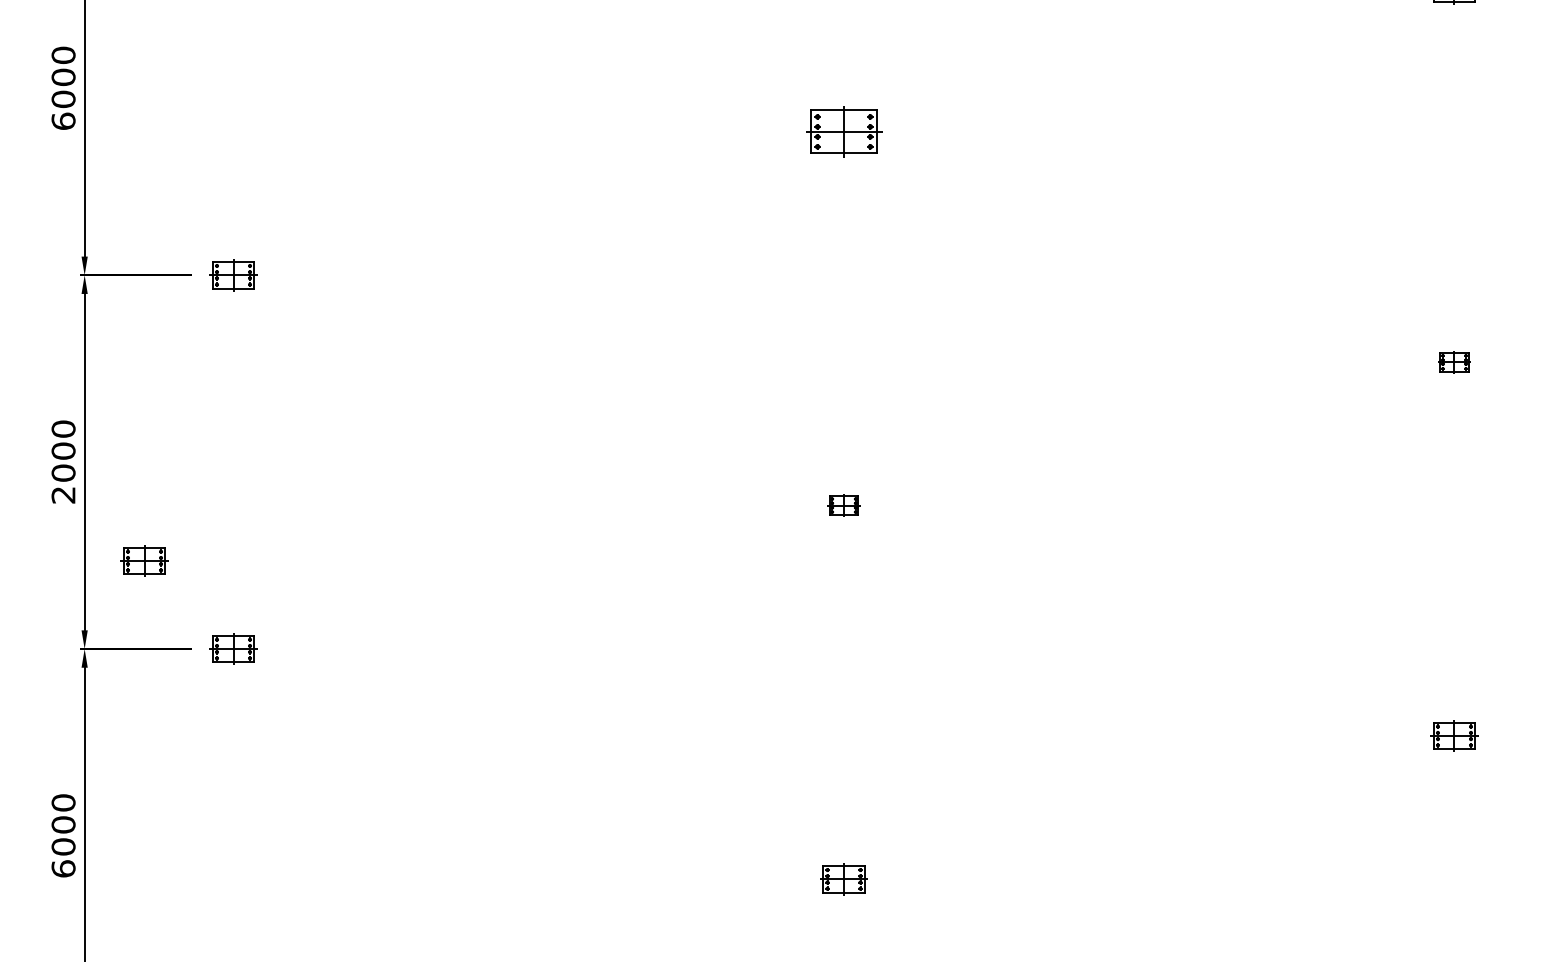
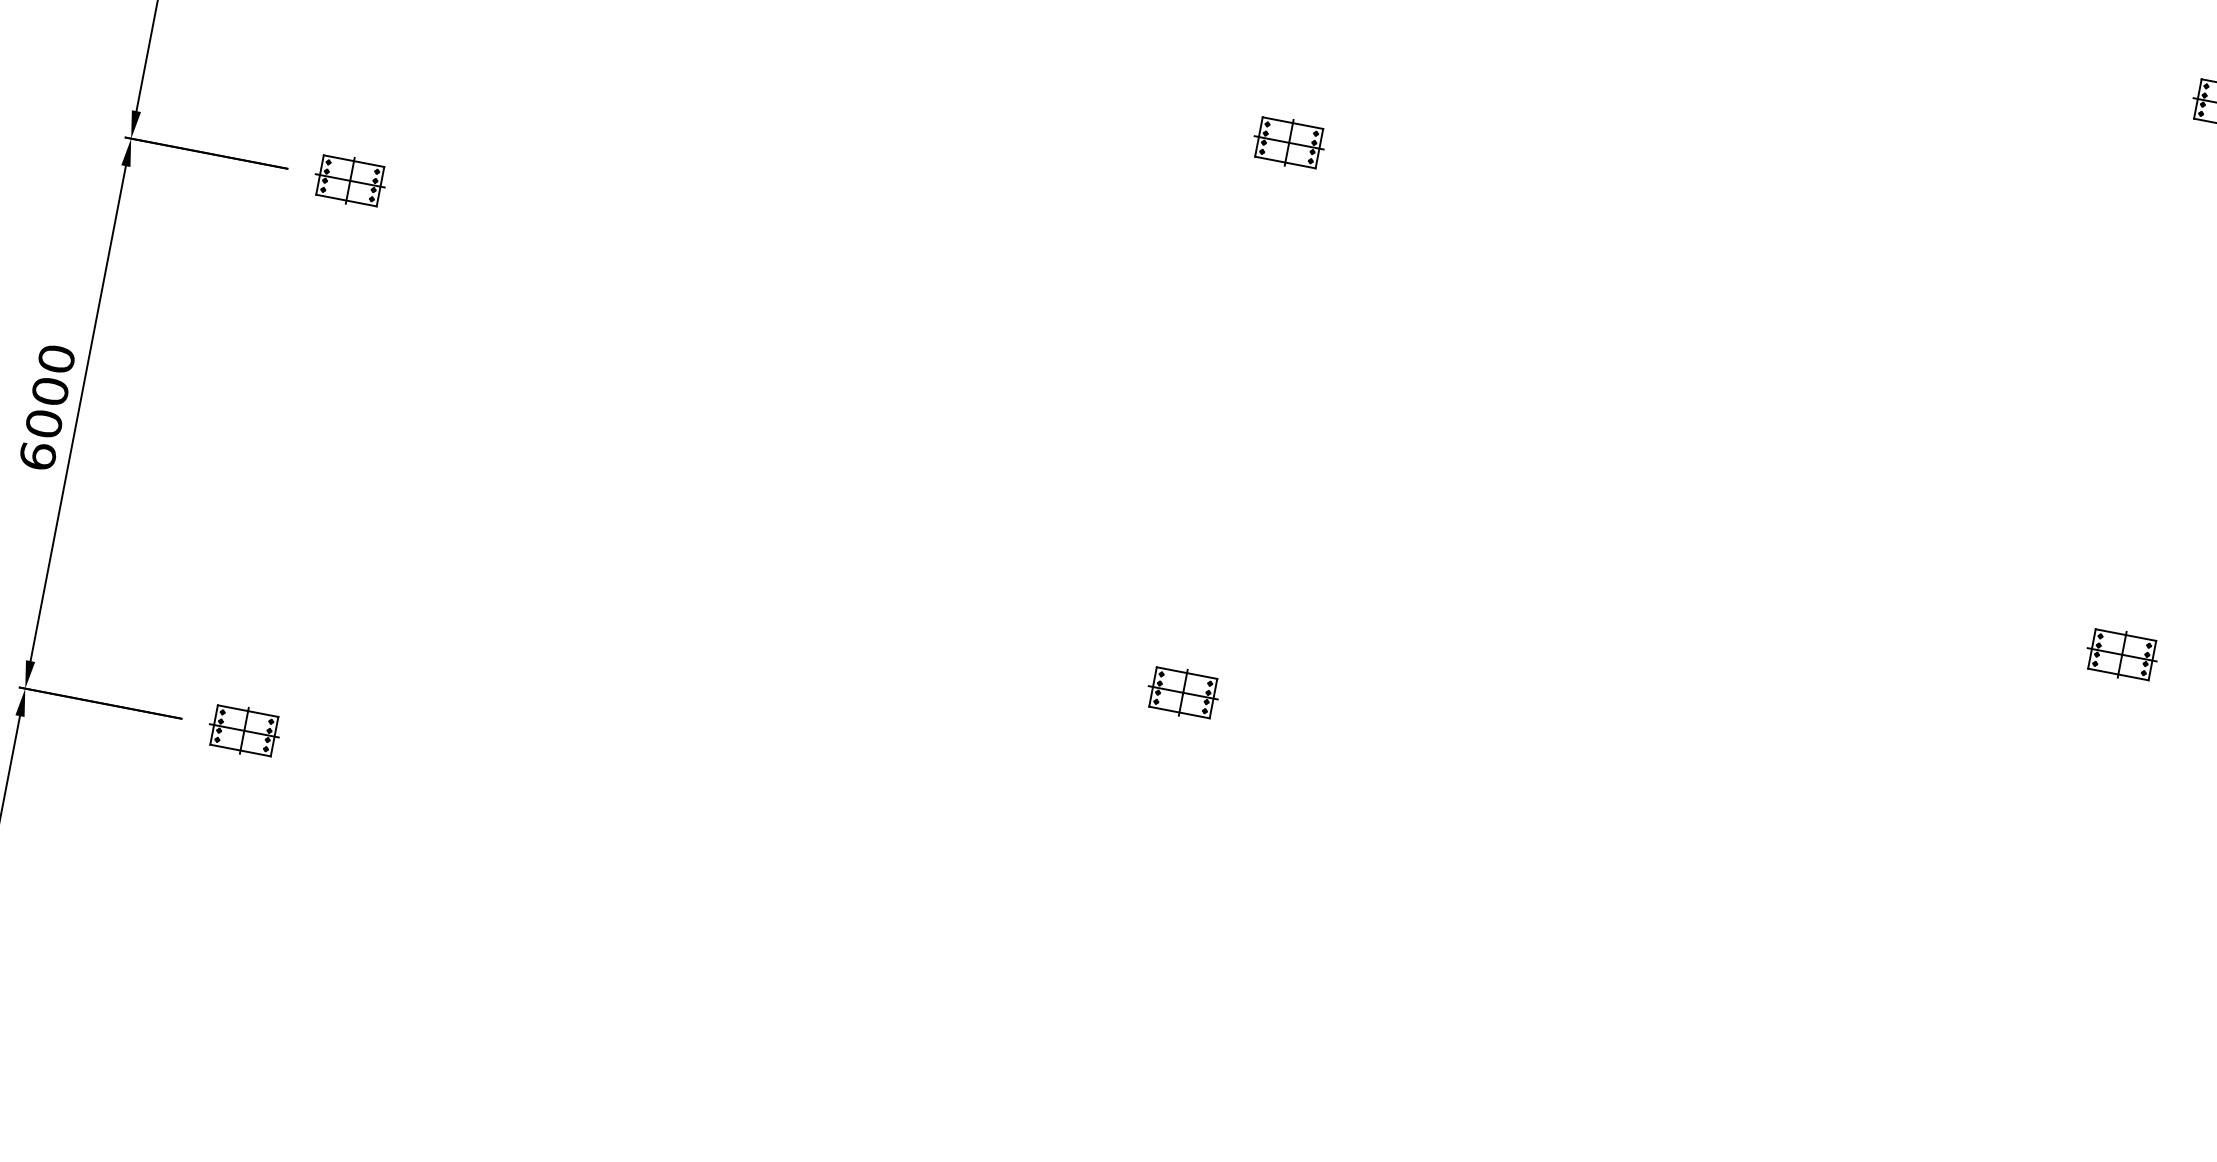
part: (843, 131) -> (1288, 142), size x0.62
part: (1454, 361) -> (2122, 653), size x1.43
text: (63, 494) -> (37, 455), 2000 -> 6000
part: (843, 505) -> (1182, 692), size x1.43
part: (144, 560) -> (138, 575), removed

